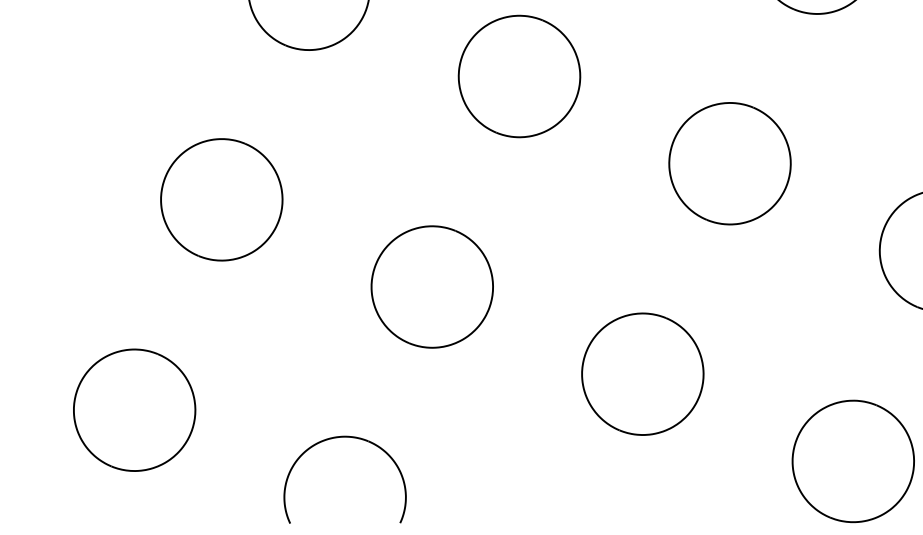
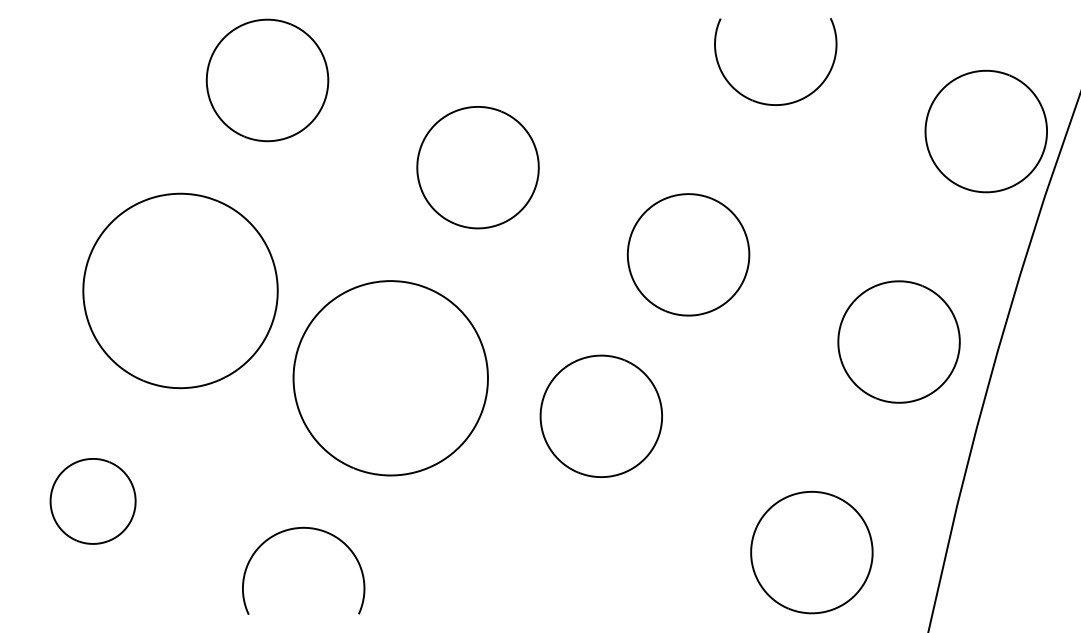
part: (220, 199) -> (179, 290), size x1.6
part: (431, 286) -> (390, 377), size x1.6
part: (641, 373) -> (600, 415), moved
part: (133, 410) -> (92, 501), size x0.7

